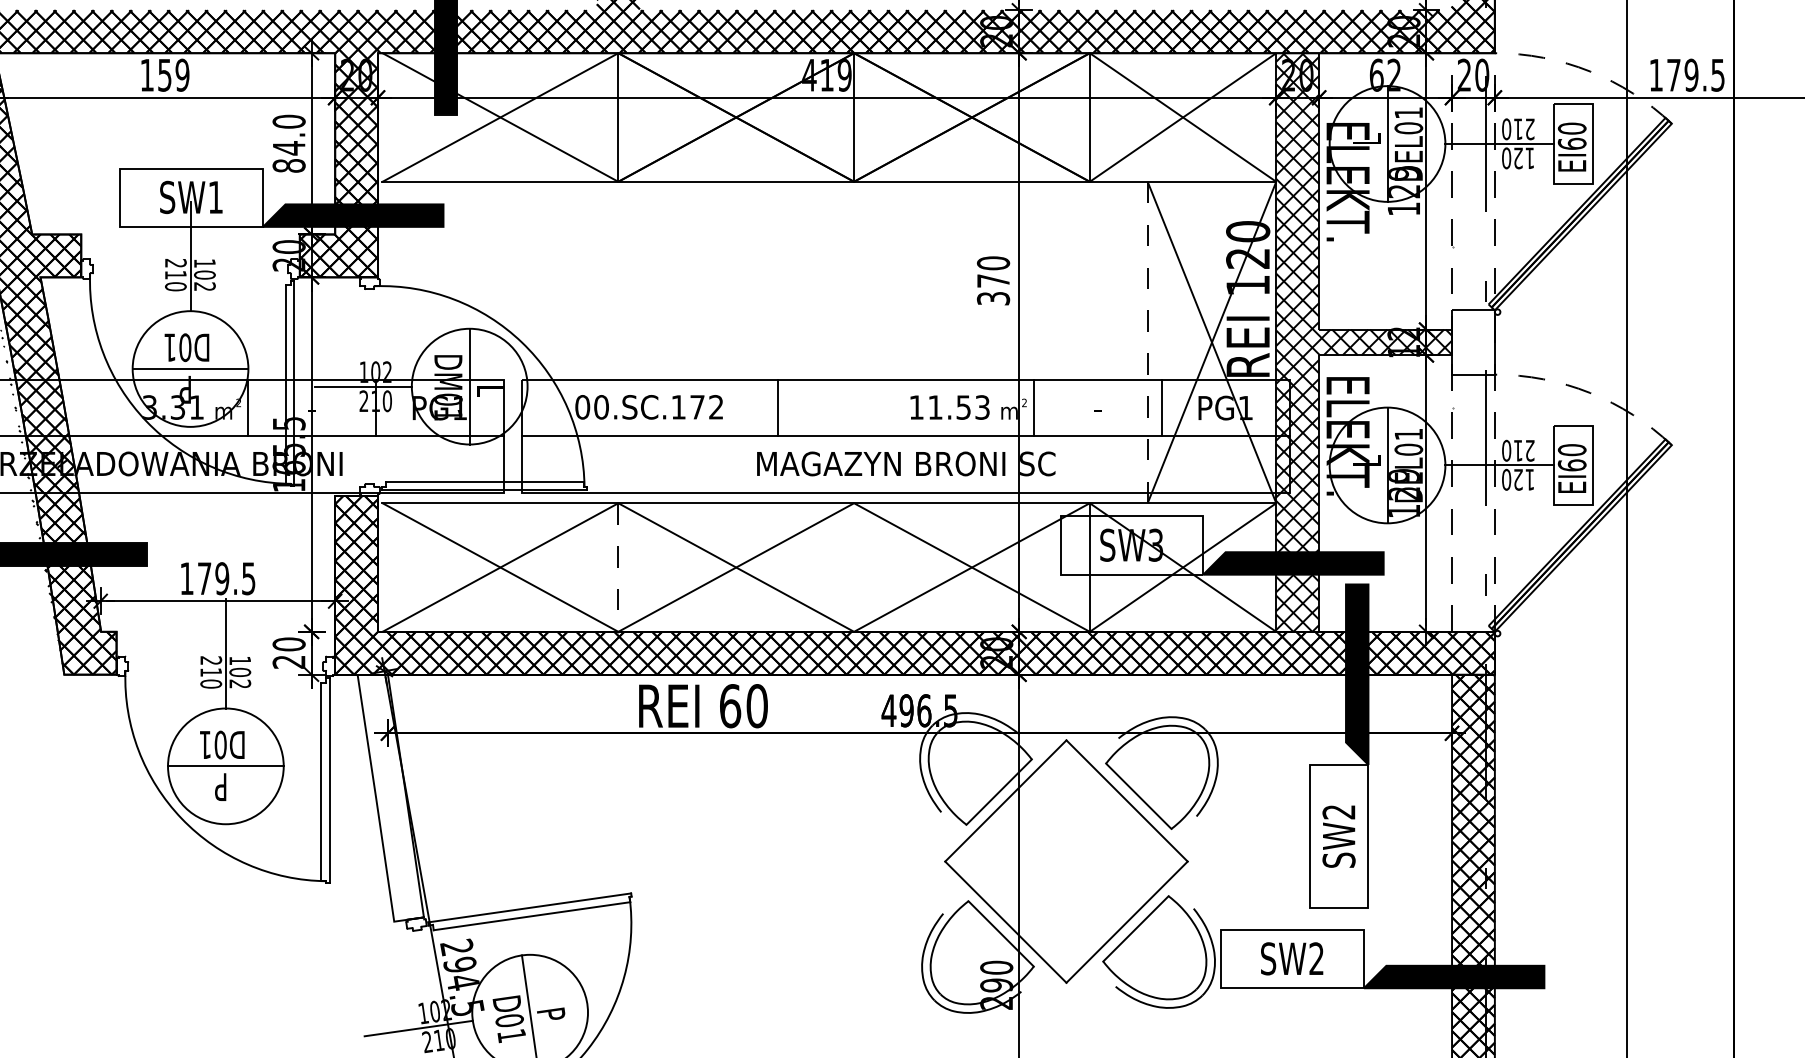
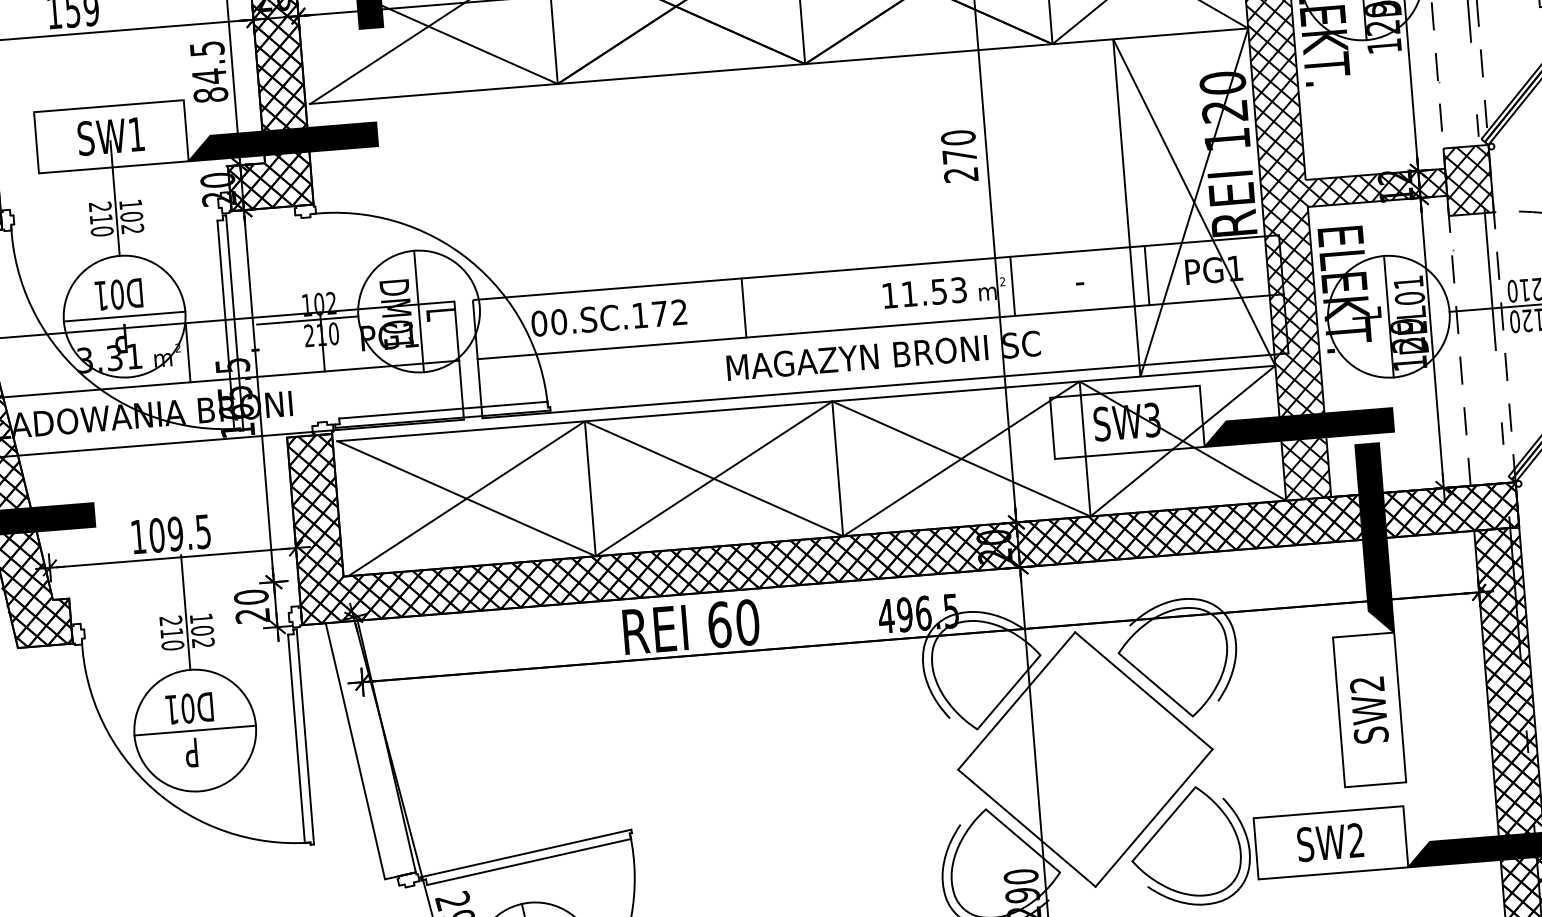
text: (288, 121) -> (206, 48), 84.0 -> 84.5
text: (993, 298) -> (961, 174), 370 -> 270
line: (1147, 342) -> (1126, 207), dashed -> solid
hatch: (1473, 342) -> (1468, 180), added
line: (854, 567) -> (838, 468), added
line: (618, 568) -> (590, 489), dashed -> solid
text: (204, 578) -> (156, 535), 179.5 -> 109.5

